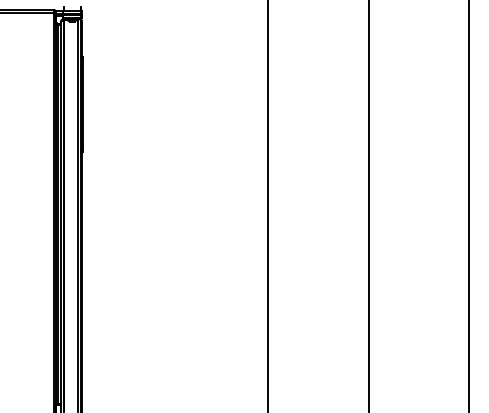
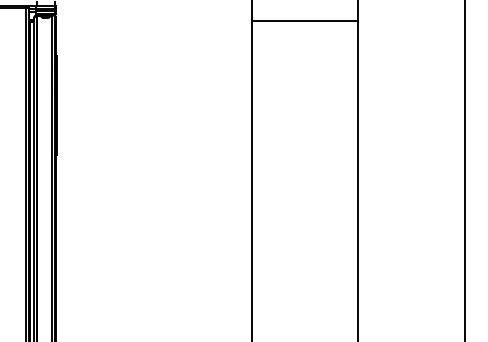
line: (317, 24) -> (304, 21), added

